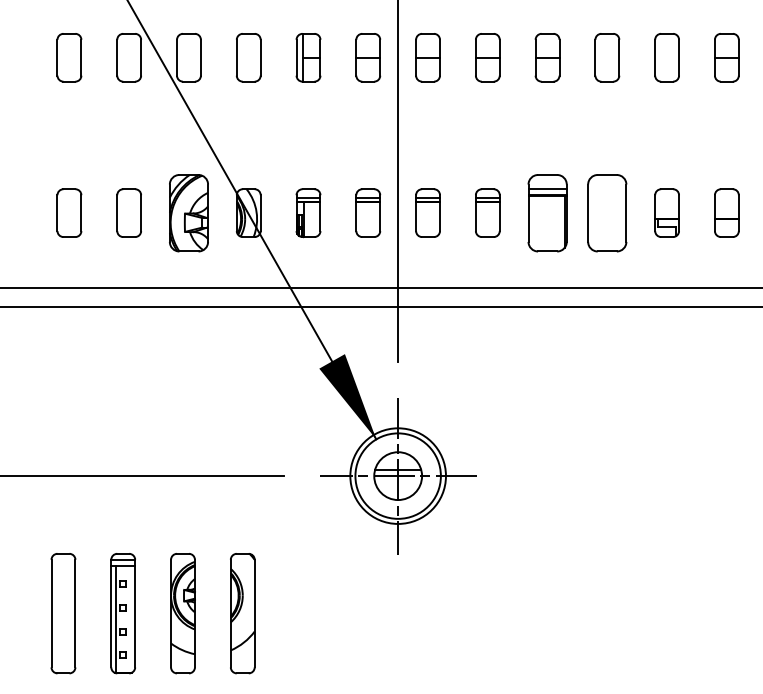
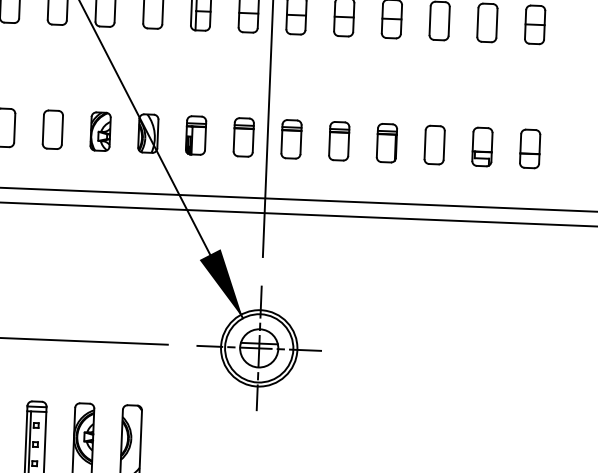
part: (188, 212) -> (100, 131), size x0.62
part: (547, 212) -> (386, 142), size x0.62
part: (607, 212) -> (434, 144), size x0.62

